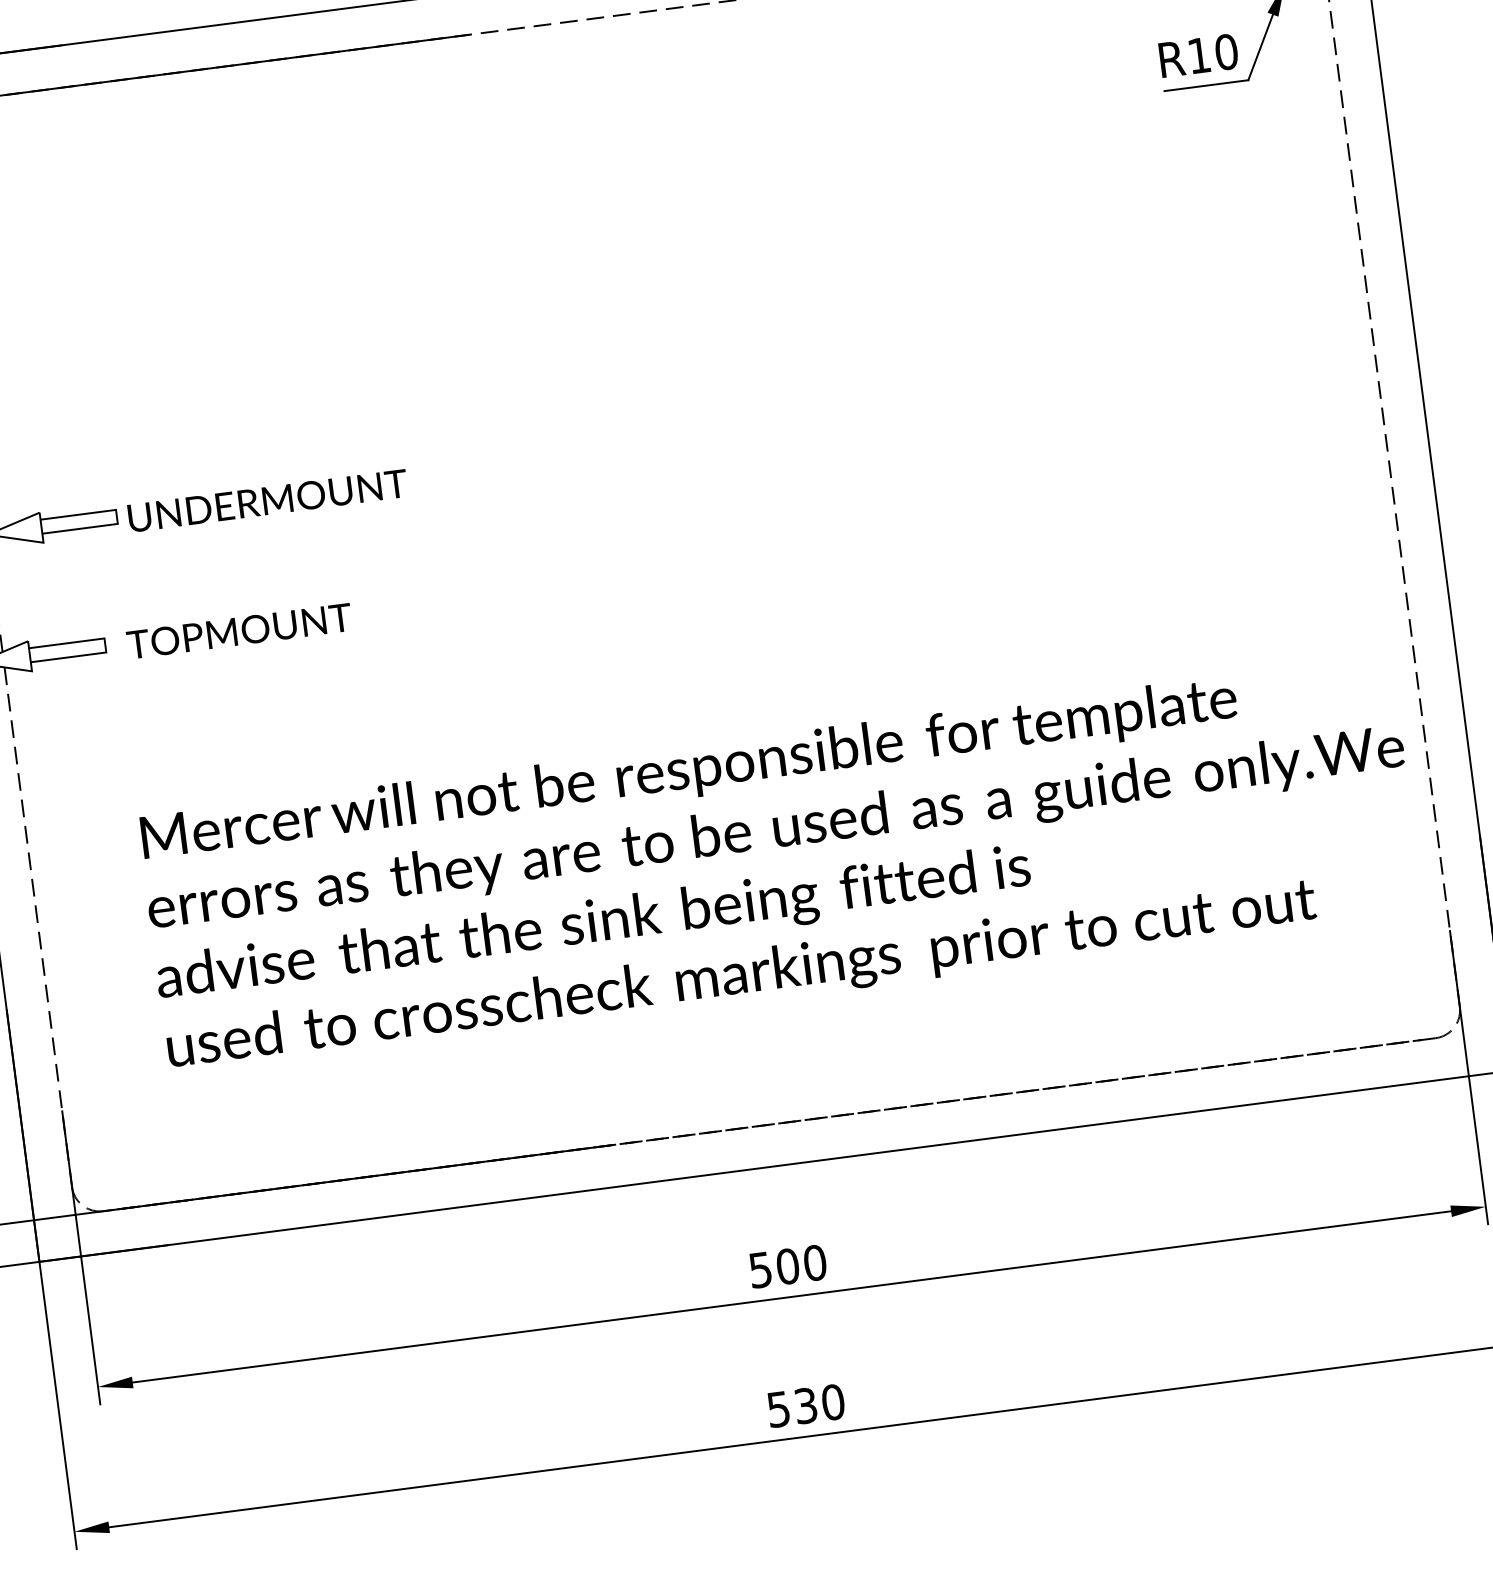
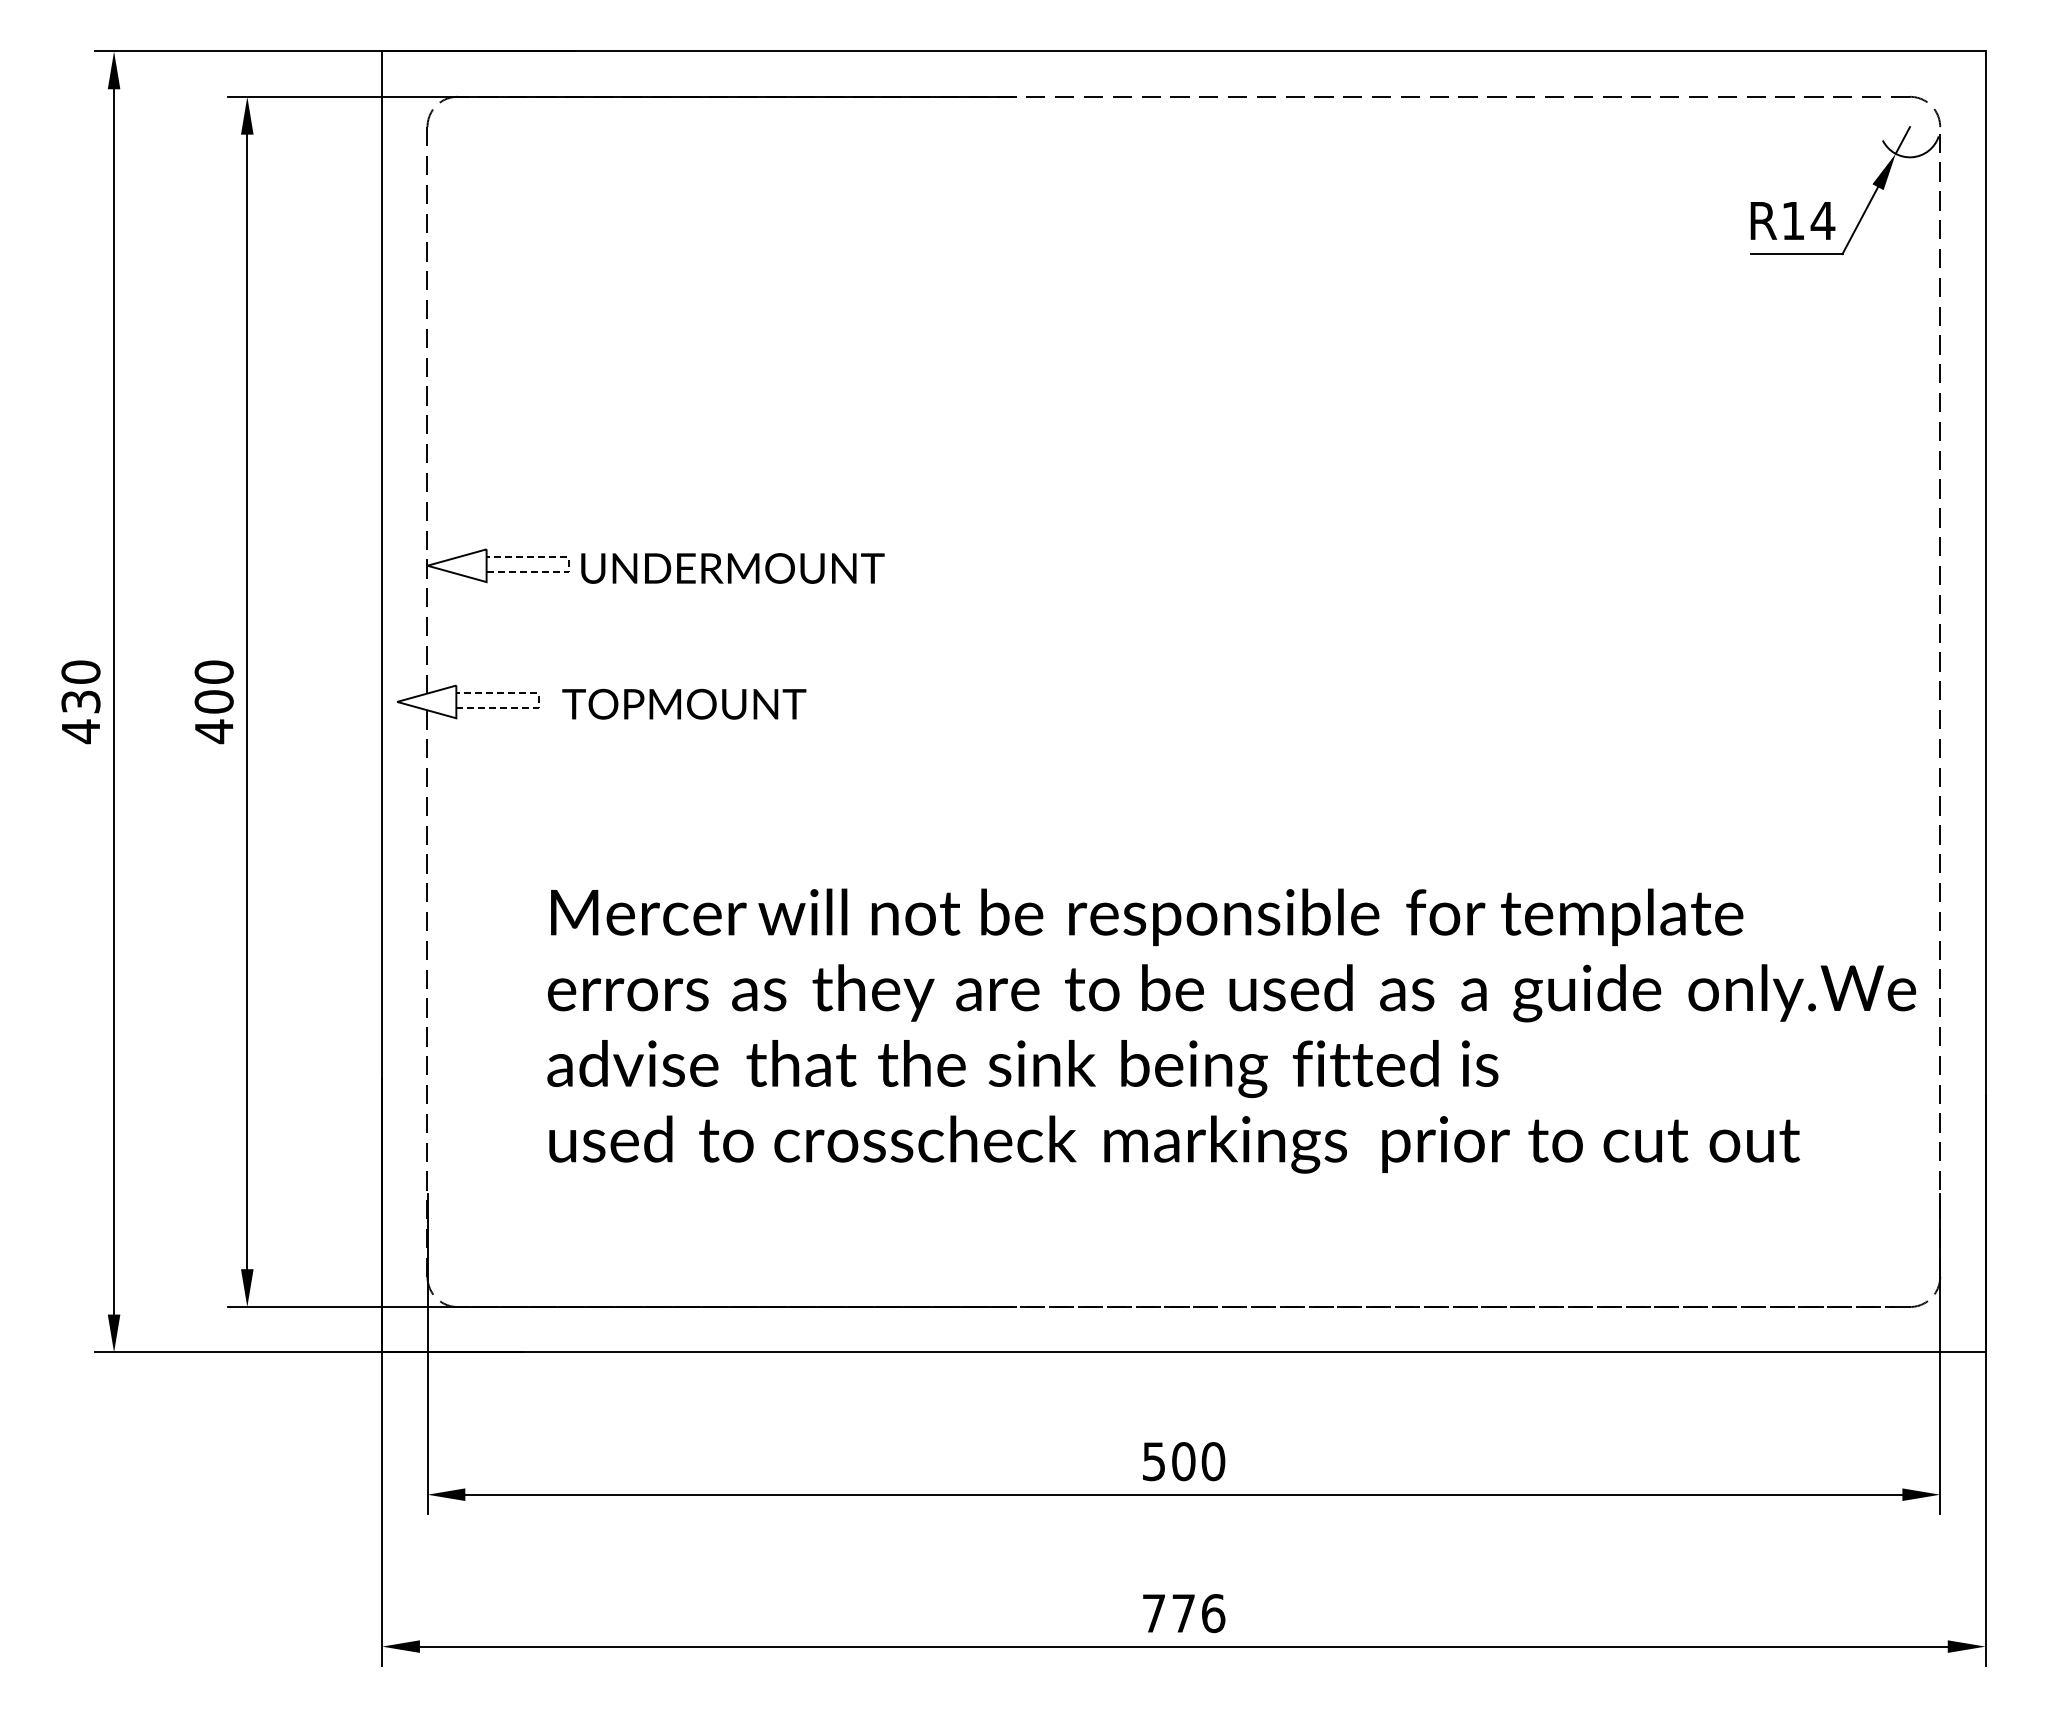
text: (1225, 51) -> (1822, 220), R10 -> R14
line: (116, 516) -> (568, 564), solid -> dashed
line: (105, 645) -> (538, 700), solid -> dashed
text: (806, 1405) -> (1184, 1613), 530 -> 776

